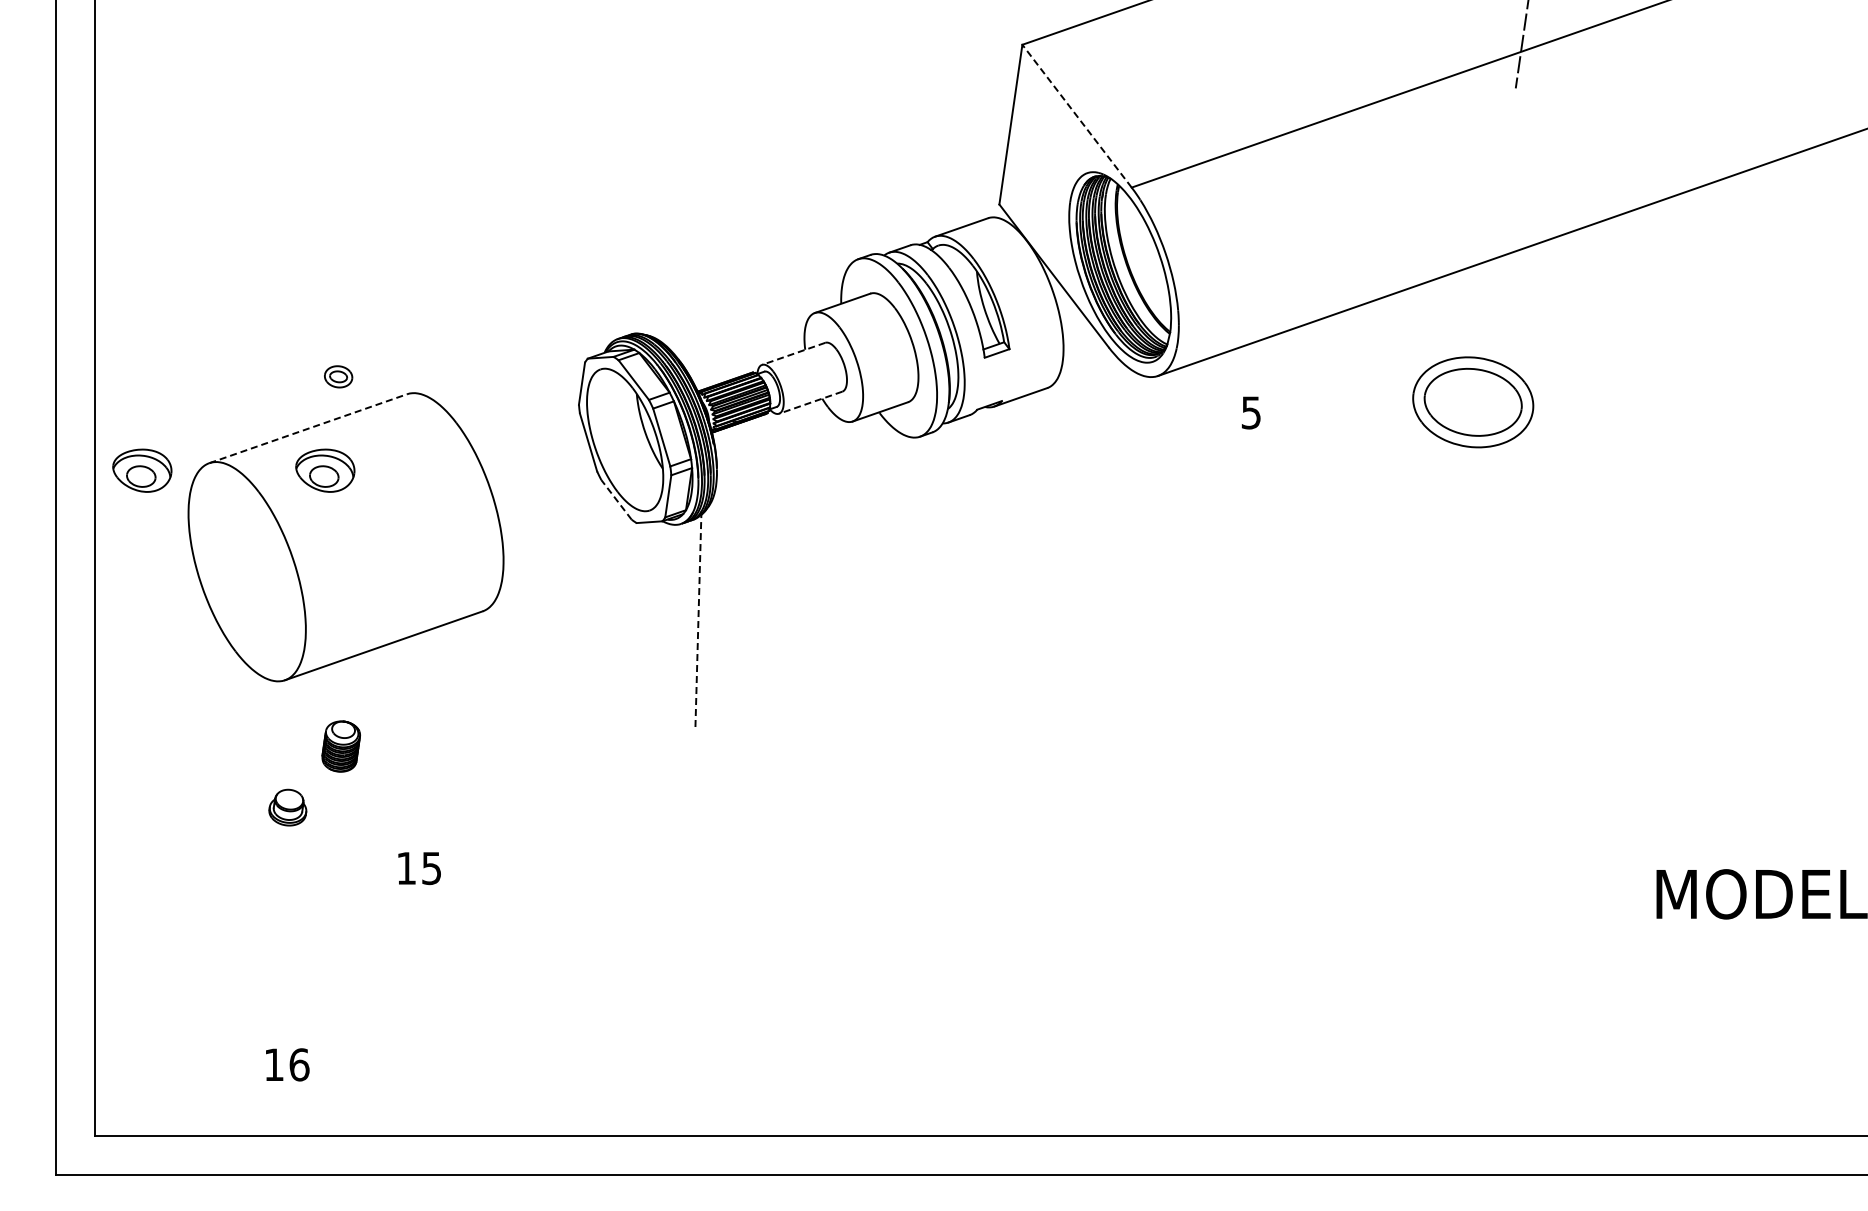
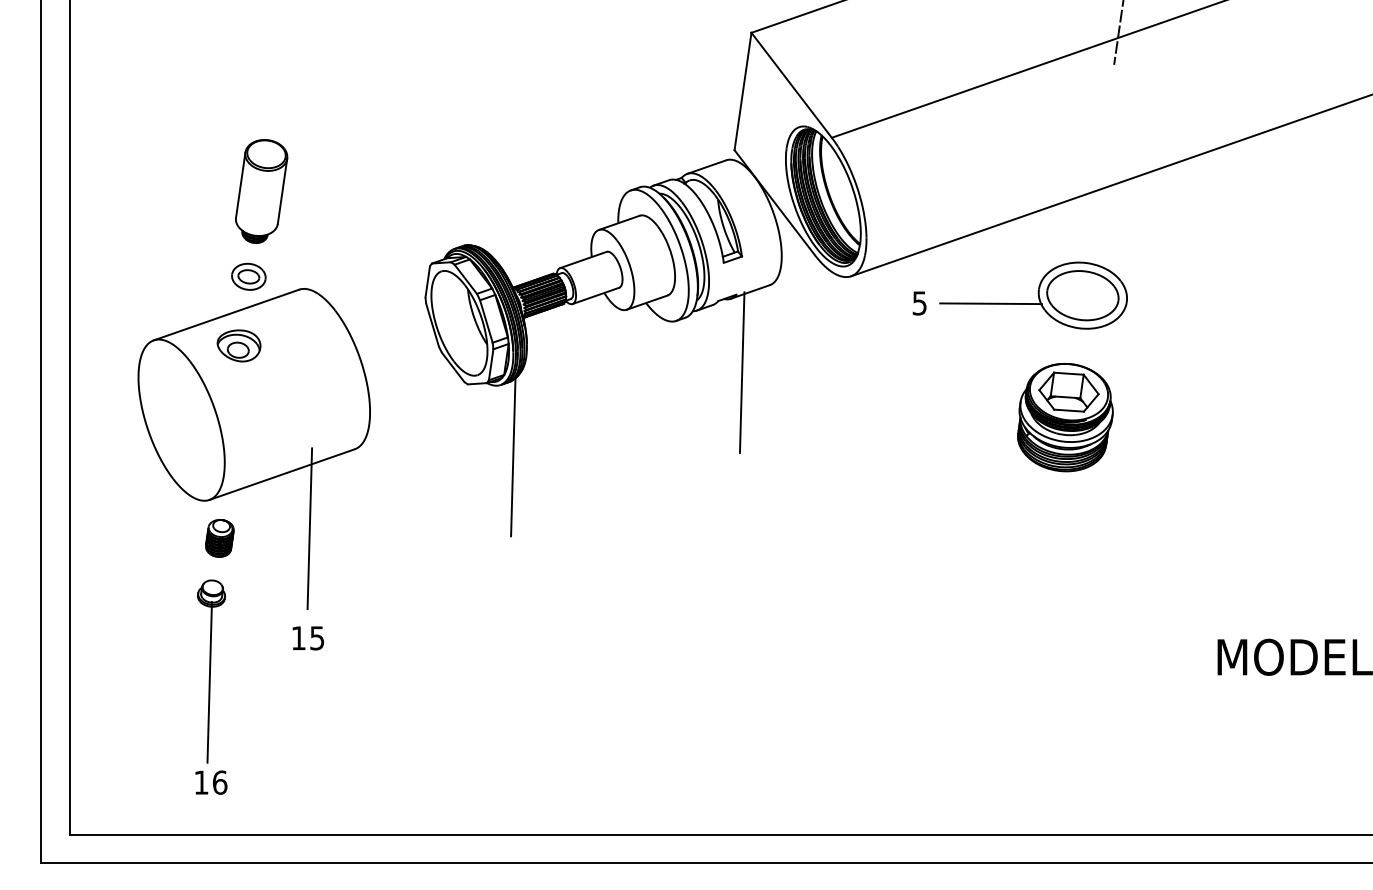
line: (1077, 116) -> (791, 85), dashed -> solid
part: (355, 260) -> (261, 191), added
line: (793, 354) -> (583, 260), dashed -> solid
part: (338, 376) -> (248, 276), size x1.67
line: (810, 402) -> (595, 295), dashed -> solid
line: (1348, 412) -> (991, 303), added
line: (308, 428) -> (226, 314), dashed -> solid
part: (142, 470) -> (104, 345), removed
line: (616, 499) -> (453, 367), dashed -> solid
line: (1009, 506) -> (742, 372), added
part: (1449, 568) -> (1065, 417), added
line: (698, 620) -> (513, 456), dashed -> solid
line: (421, 719) -> (309, 528), added
part: (340, 746) -> (219, 538), moved
line: (285, 928) -> (209, 682), added

